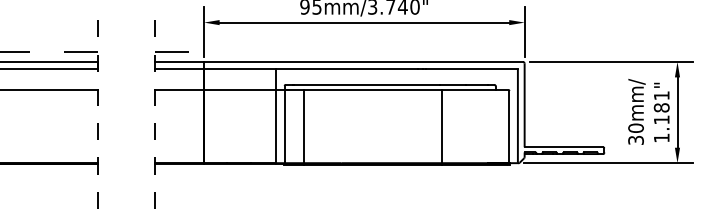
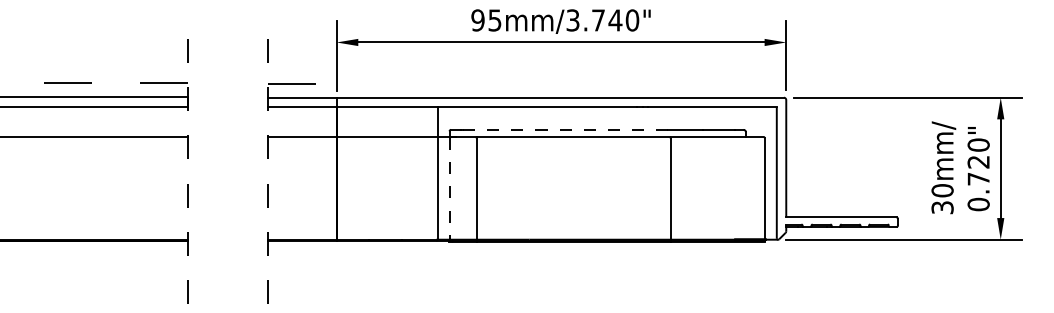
line: (367, 84) -> (565, 129), solid -> dashed
text: (661, 116) -> (978, 174), 1.181" -> 0.720"
line: (284, 128) -> (449, 190), solid -> dashed

